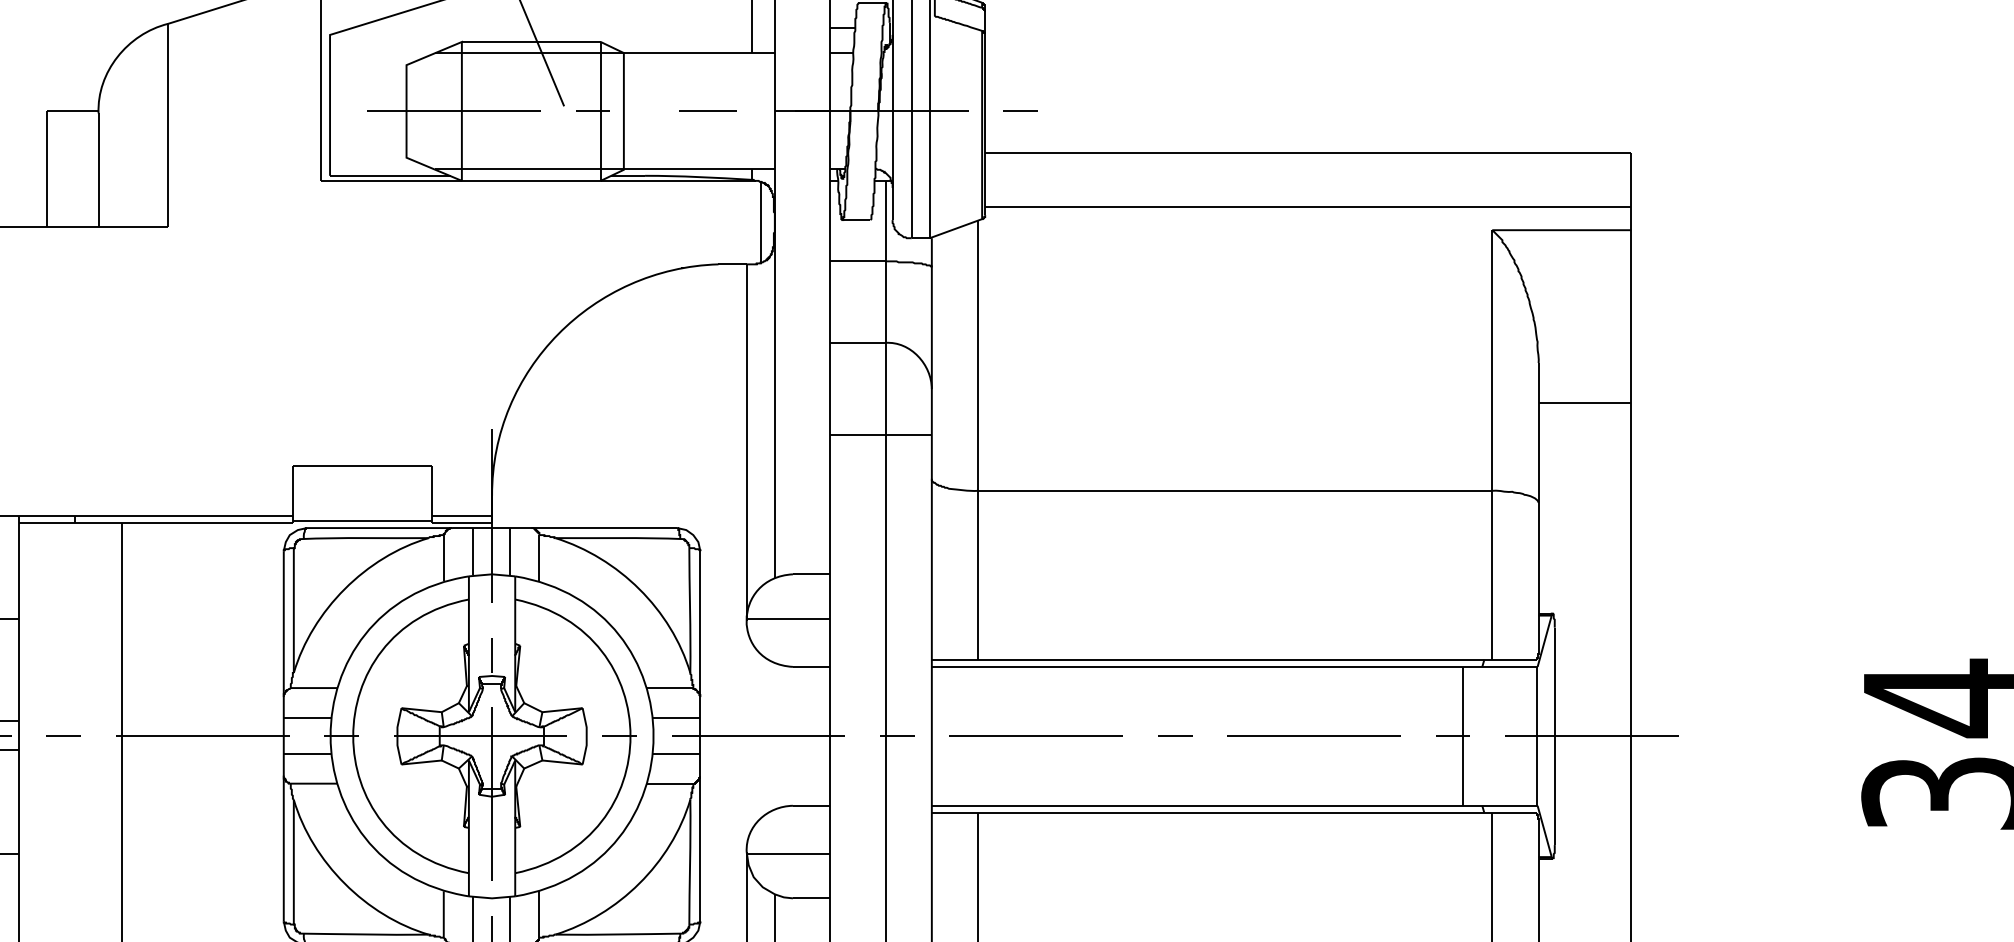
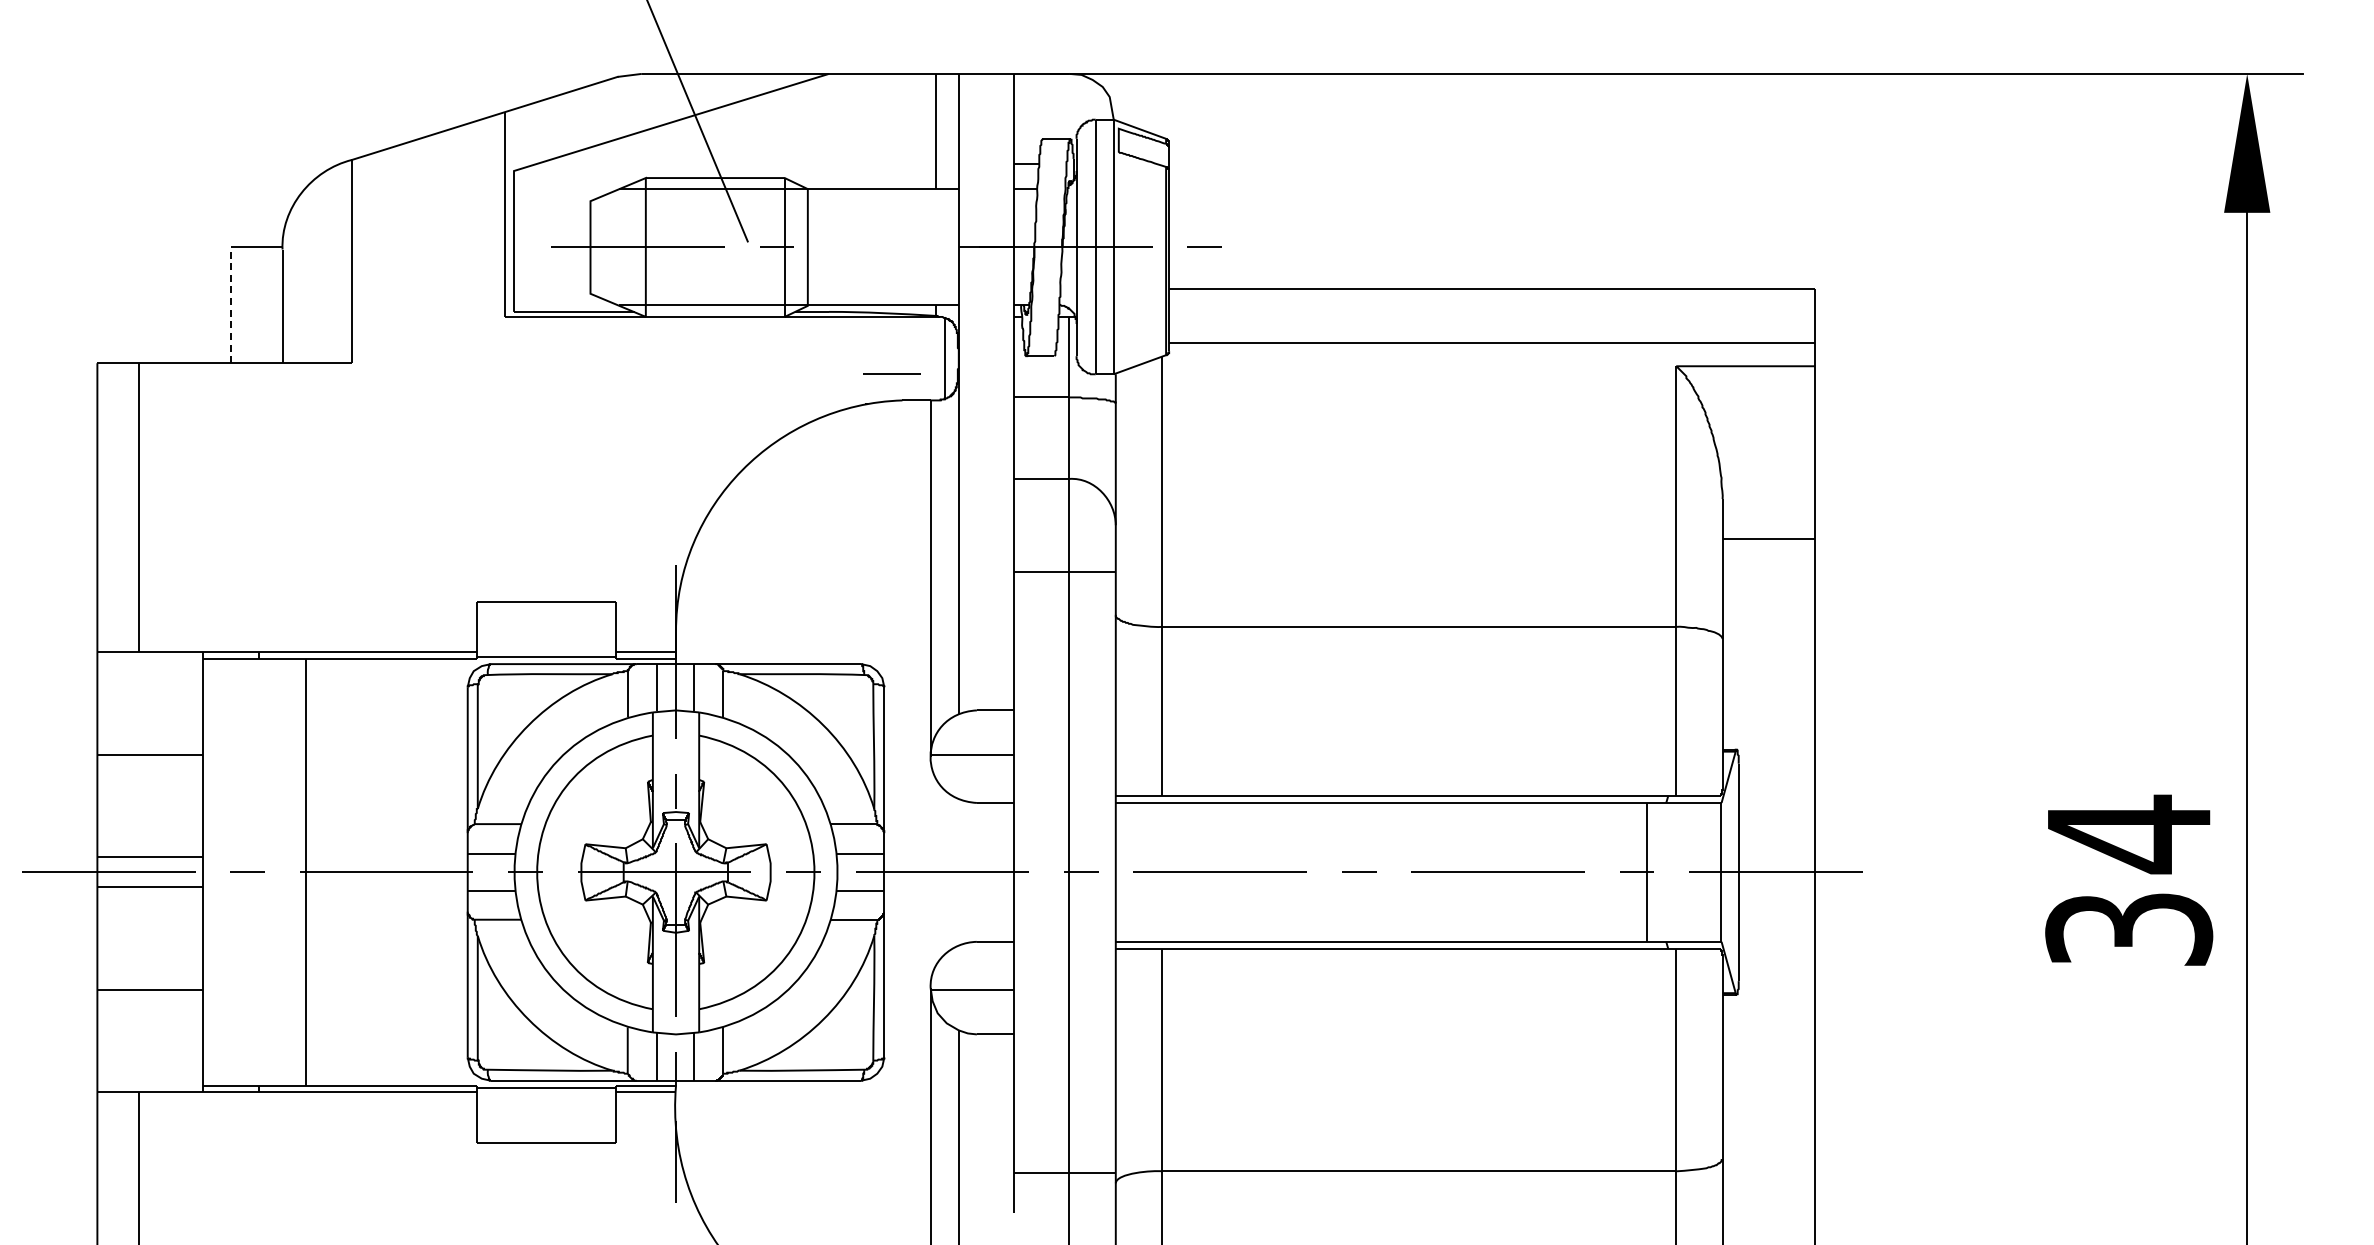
line: (707, 110) -> (891, 373), moved
line: (47, 169) -> (231, 305), solid -> dashed

